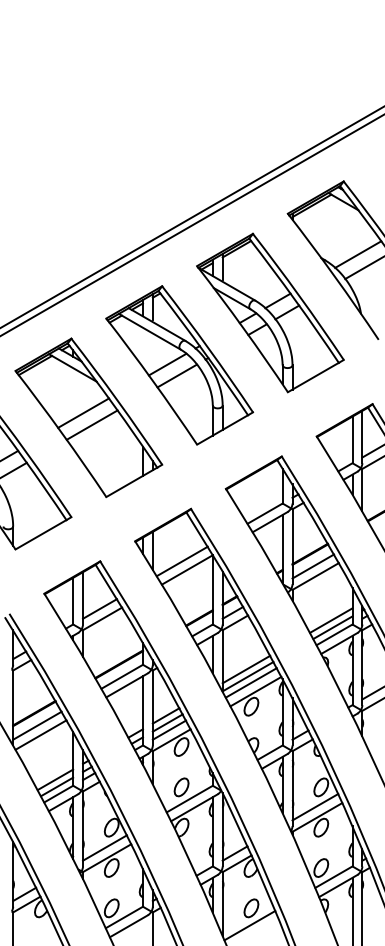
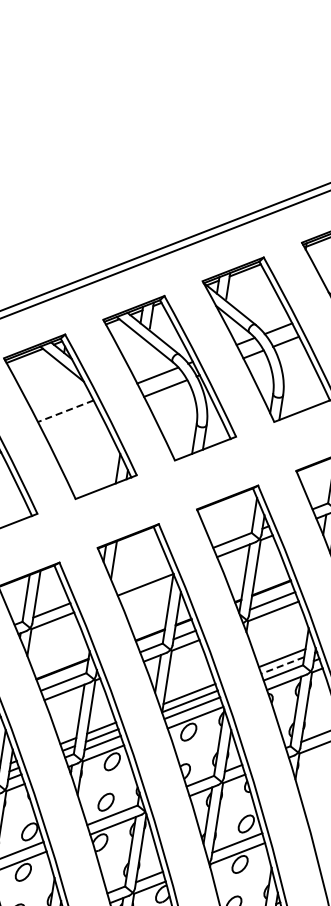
line: (83, 413) -> (65, 411), solid -> dashed
line: (91, 424) -> (72, 423), removed
line: (181, 561) -> (141, 575), removed
line: (332, 627) -> (282, 665), solid -> dashed

